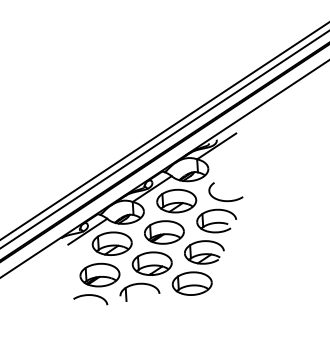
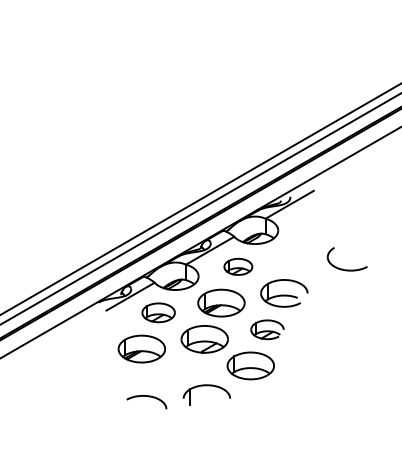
part: (222, 199) -> (342, 268), moved
part: (176, 200) -> (238, 266), size x0.6
part: (112, 243) -> (158, 312), size x0.7
part: (204, 252) -> (267, 329), size x0.7
part: (139, 284) -> (206, 386), moved
curve: (91, 296) -> (148, 397), moved

